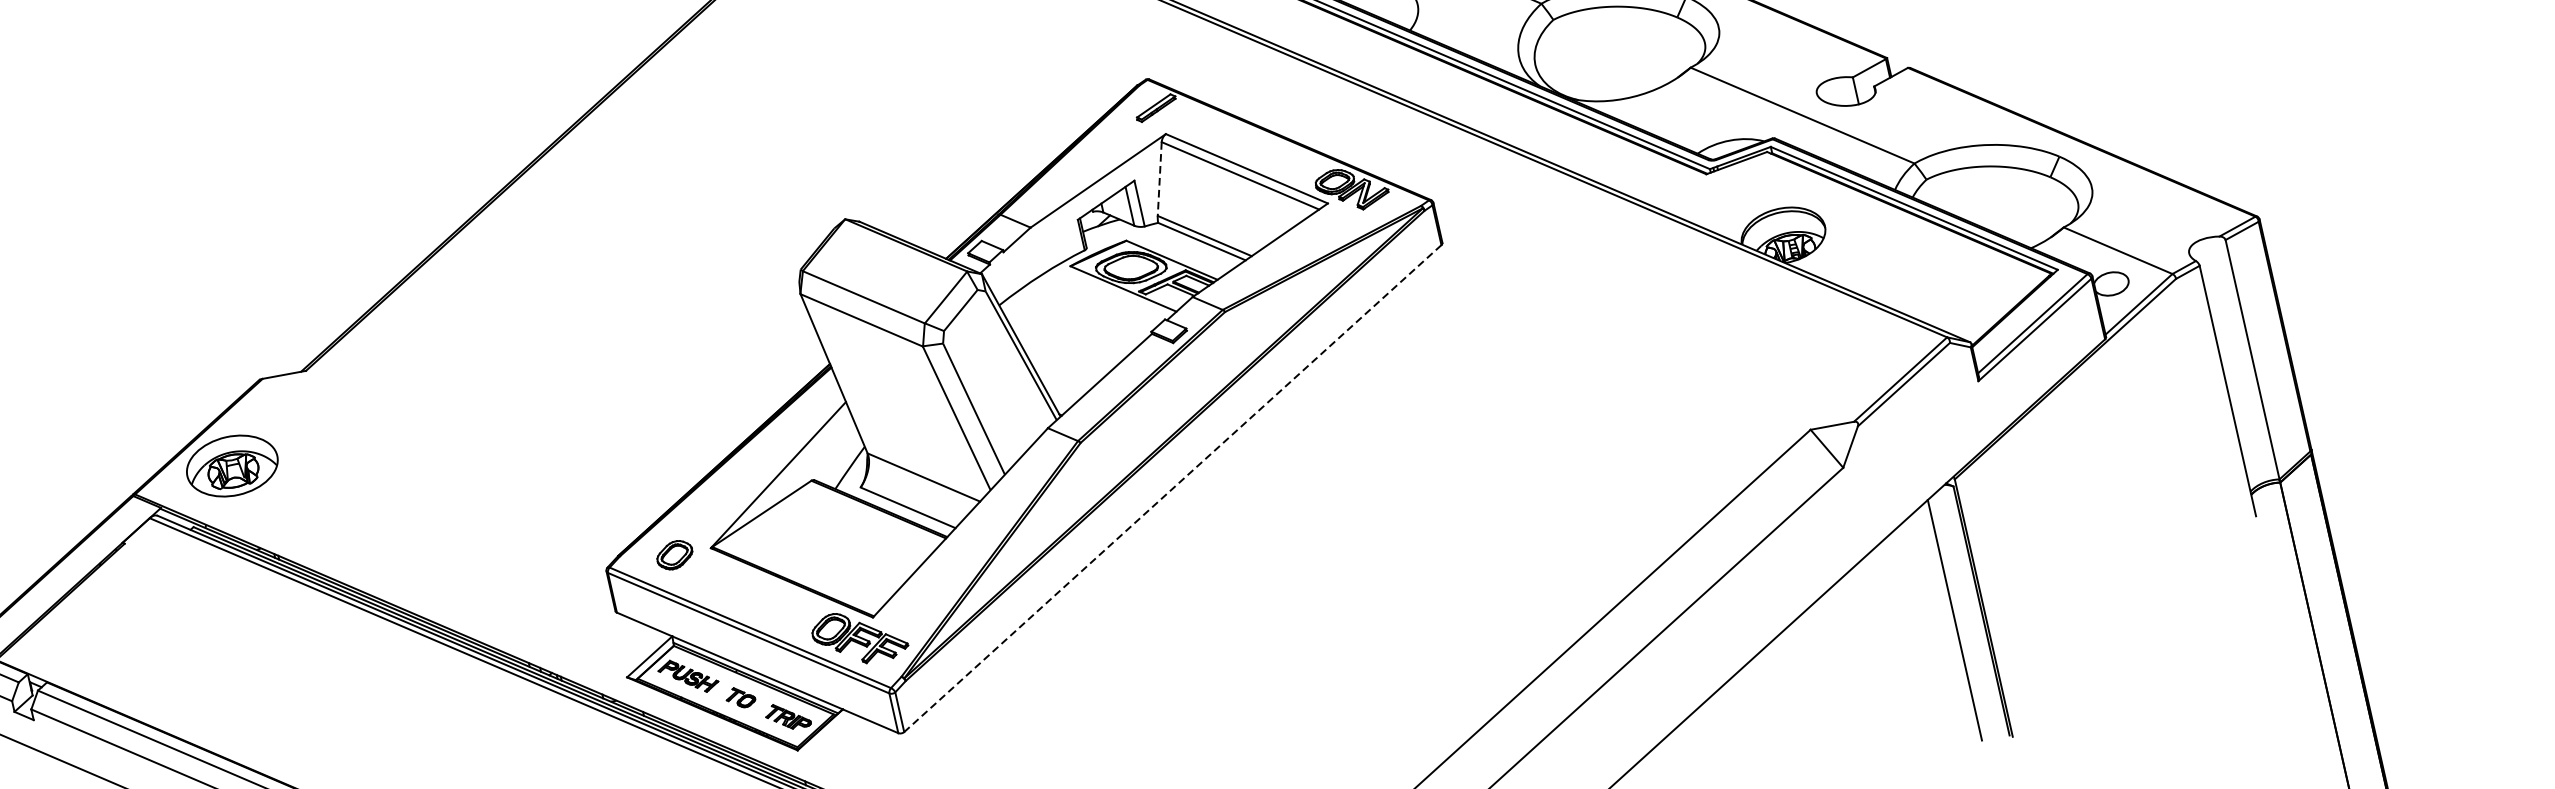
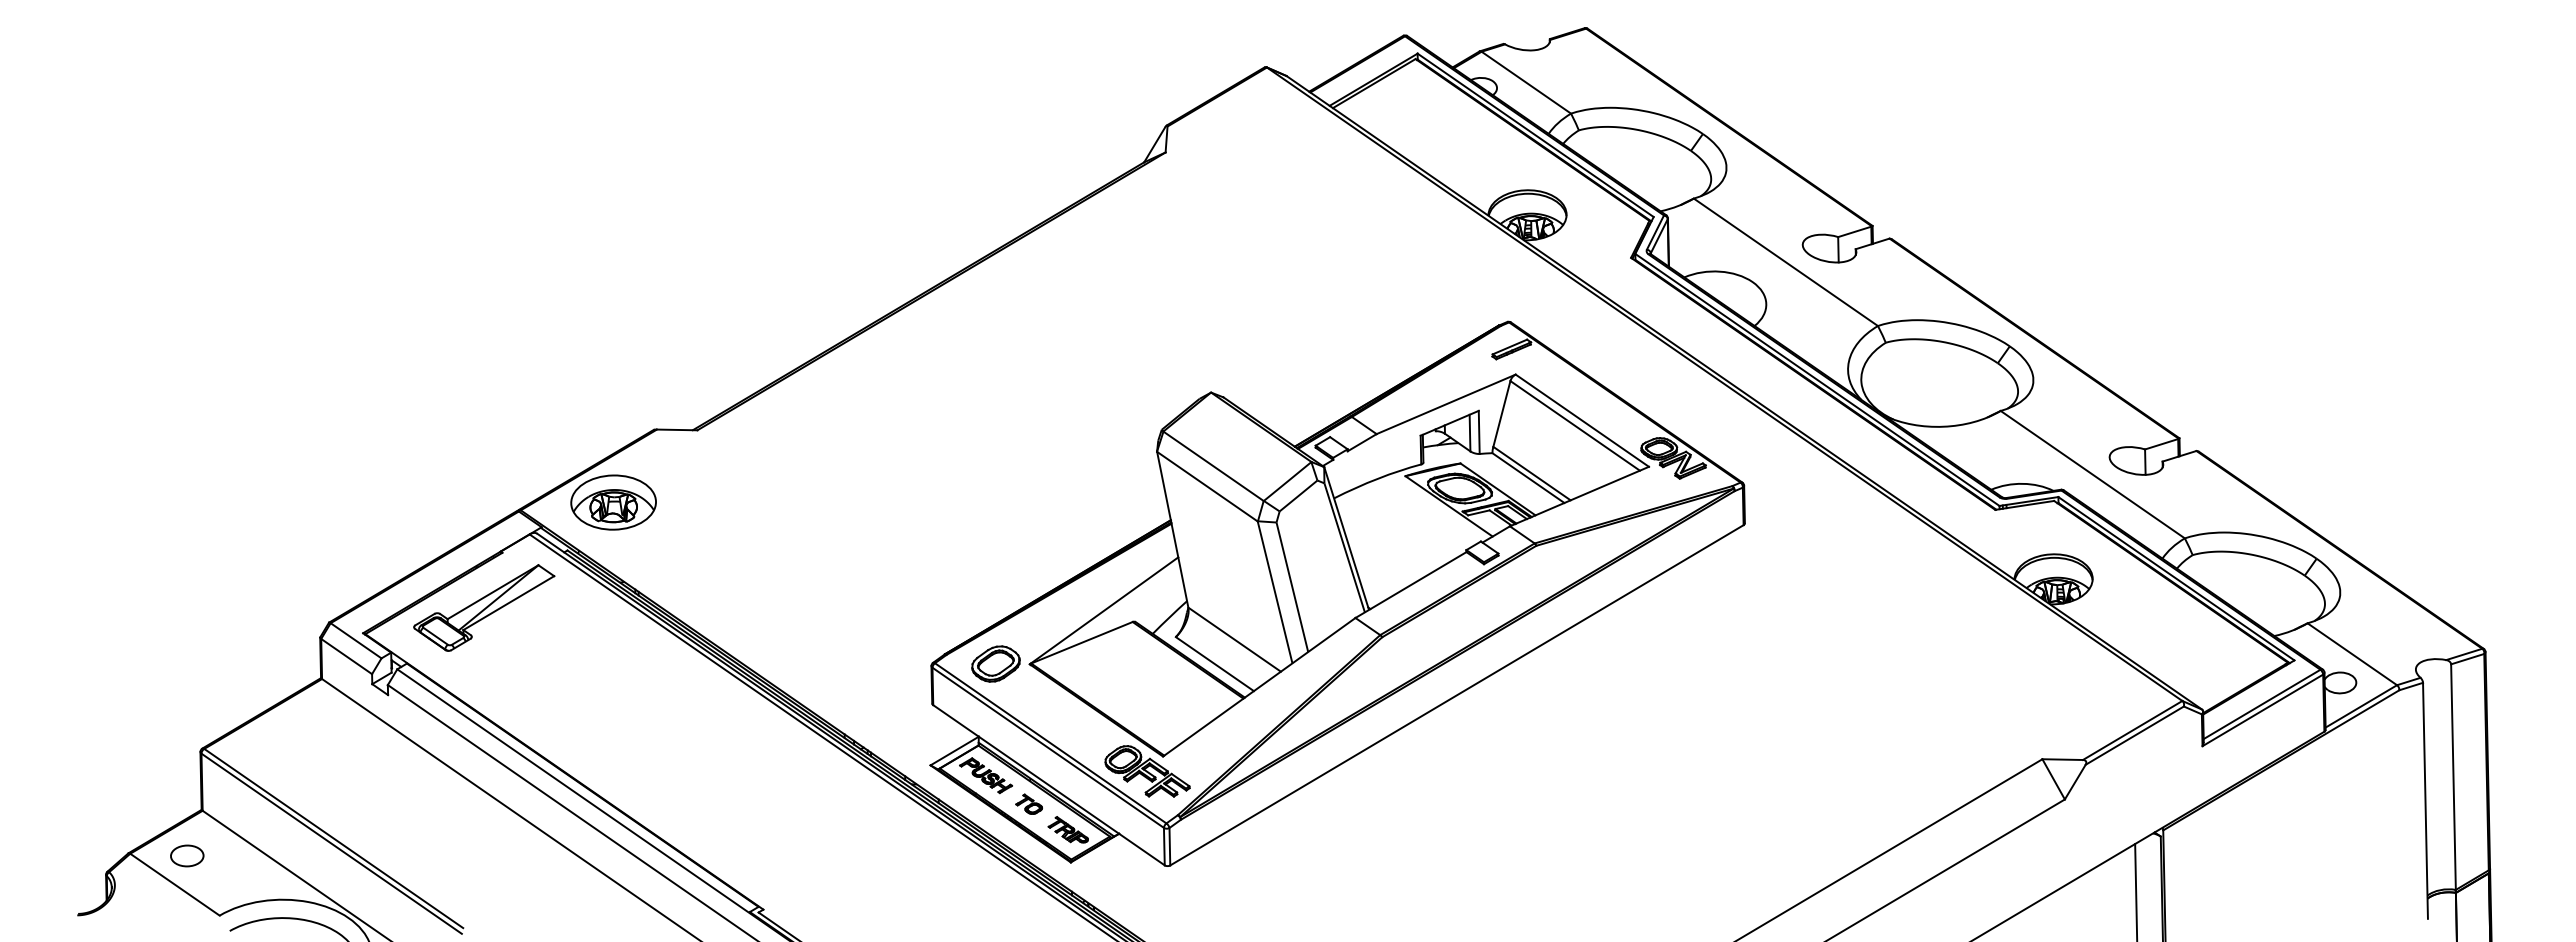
line: (1159, 178) -> (1501, 413), dashed -> solid
line: (1172, 488) -> (1456, 695), dashed -> solid
part: (674, 554) -> (995, 663), size x1.43
part: (117, 605) -> (484, 607), added

